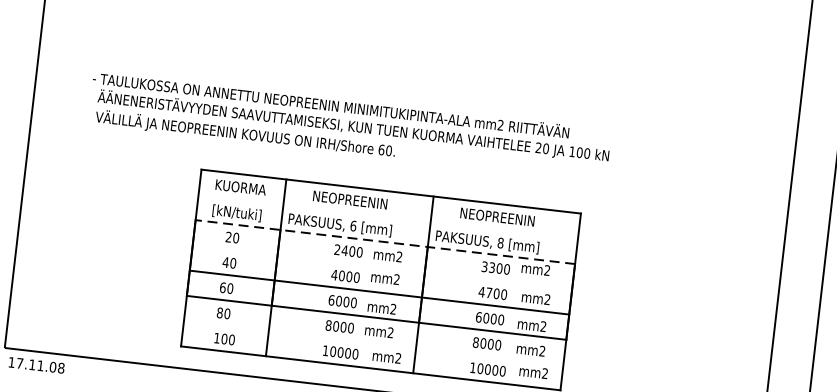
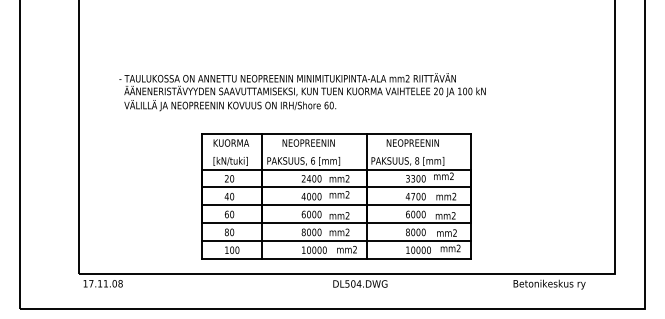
line: (385, 242) -> (336, 169), dashed -> solid
line: (382, 267) -> (336, 187), added
line: (373, 342) -> (336, 240), added

